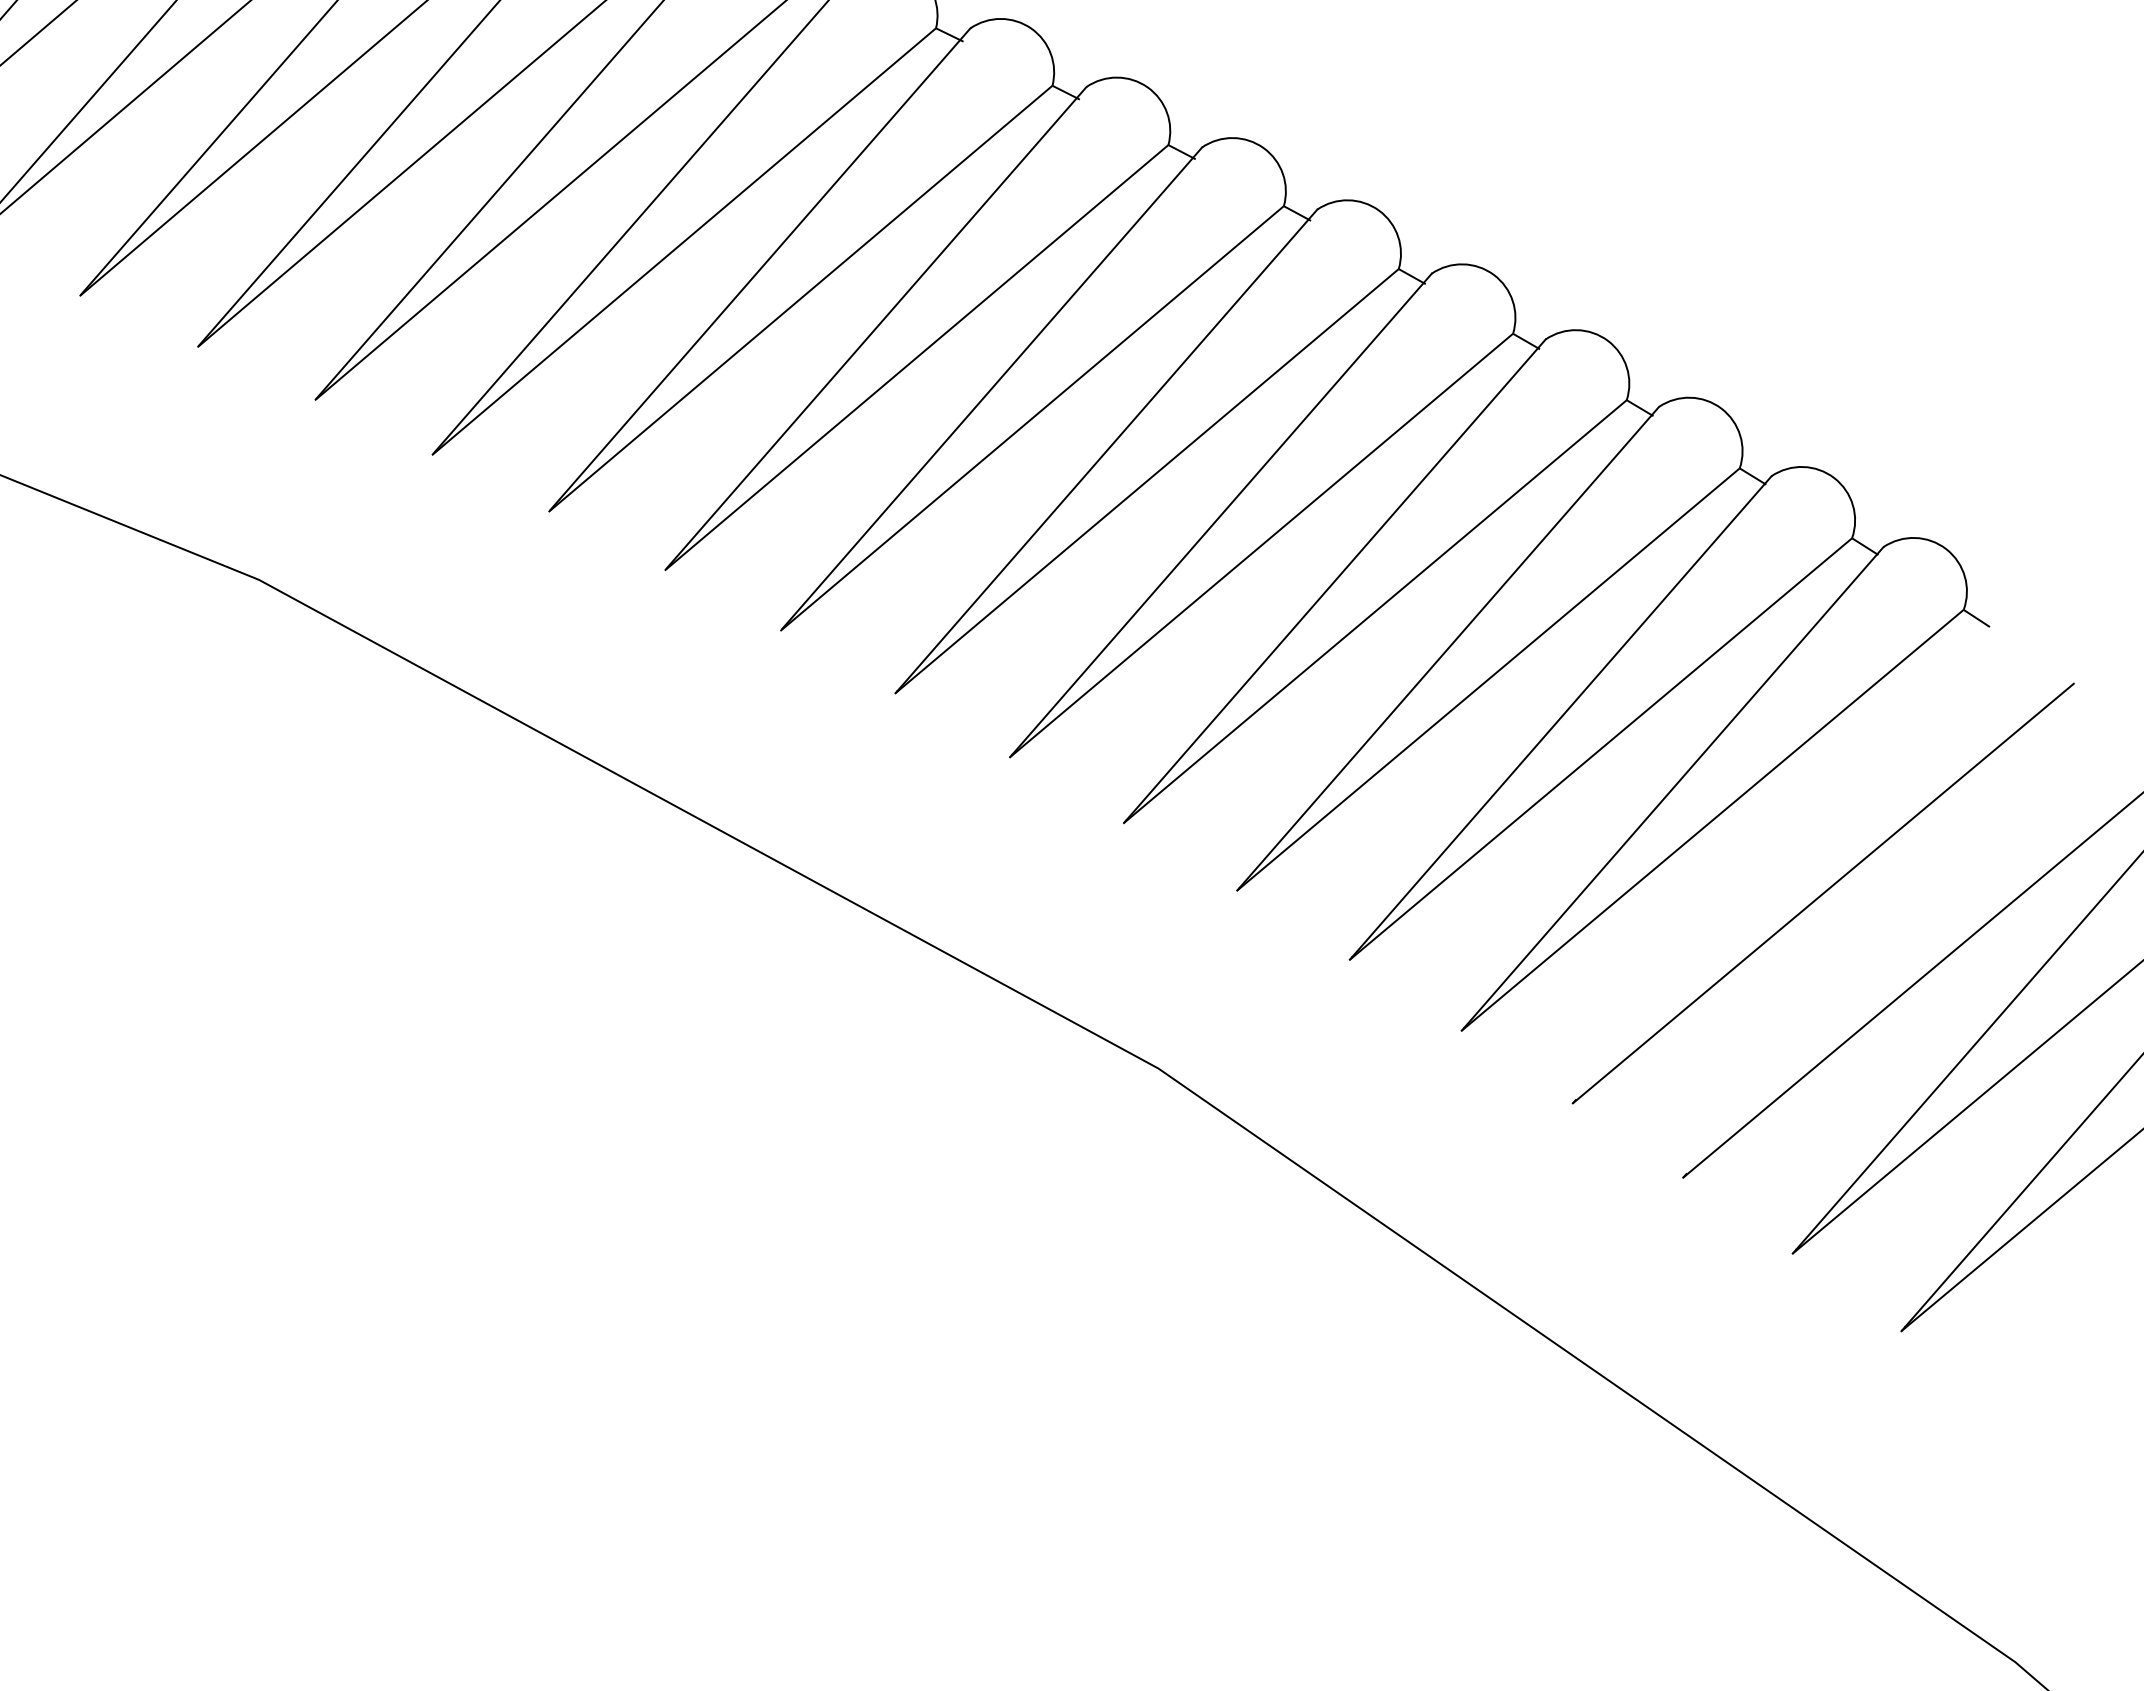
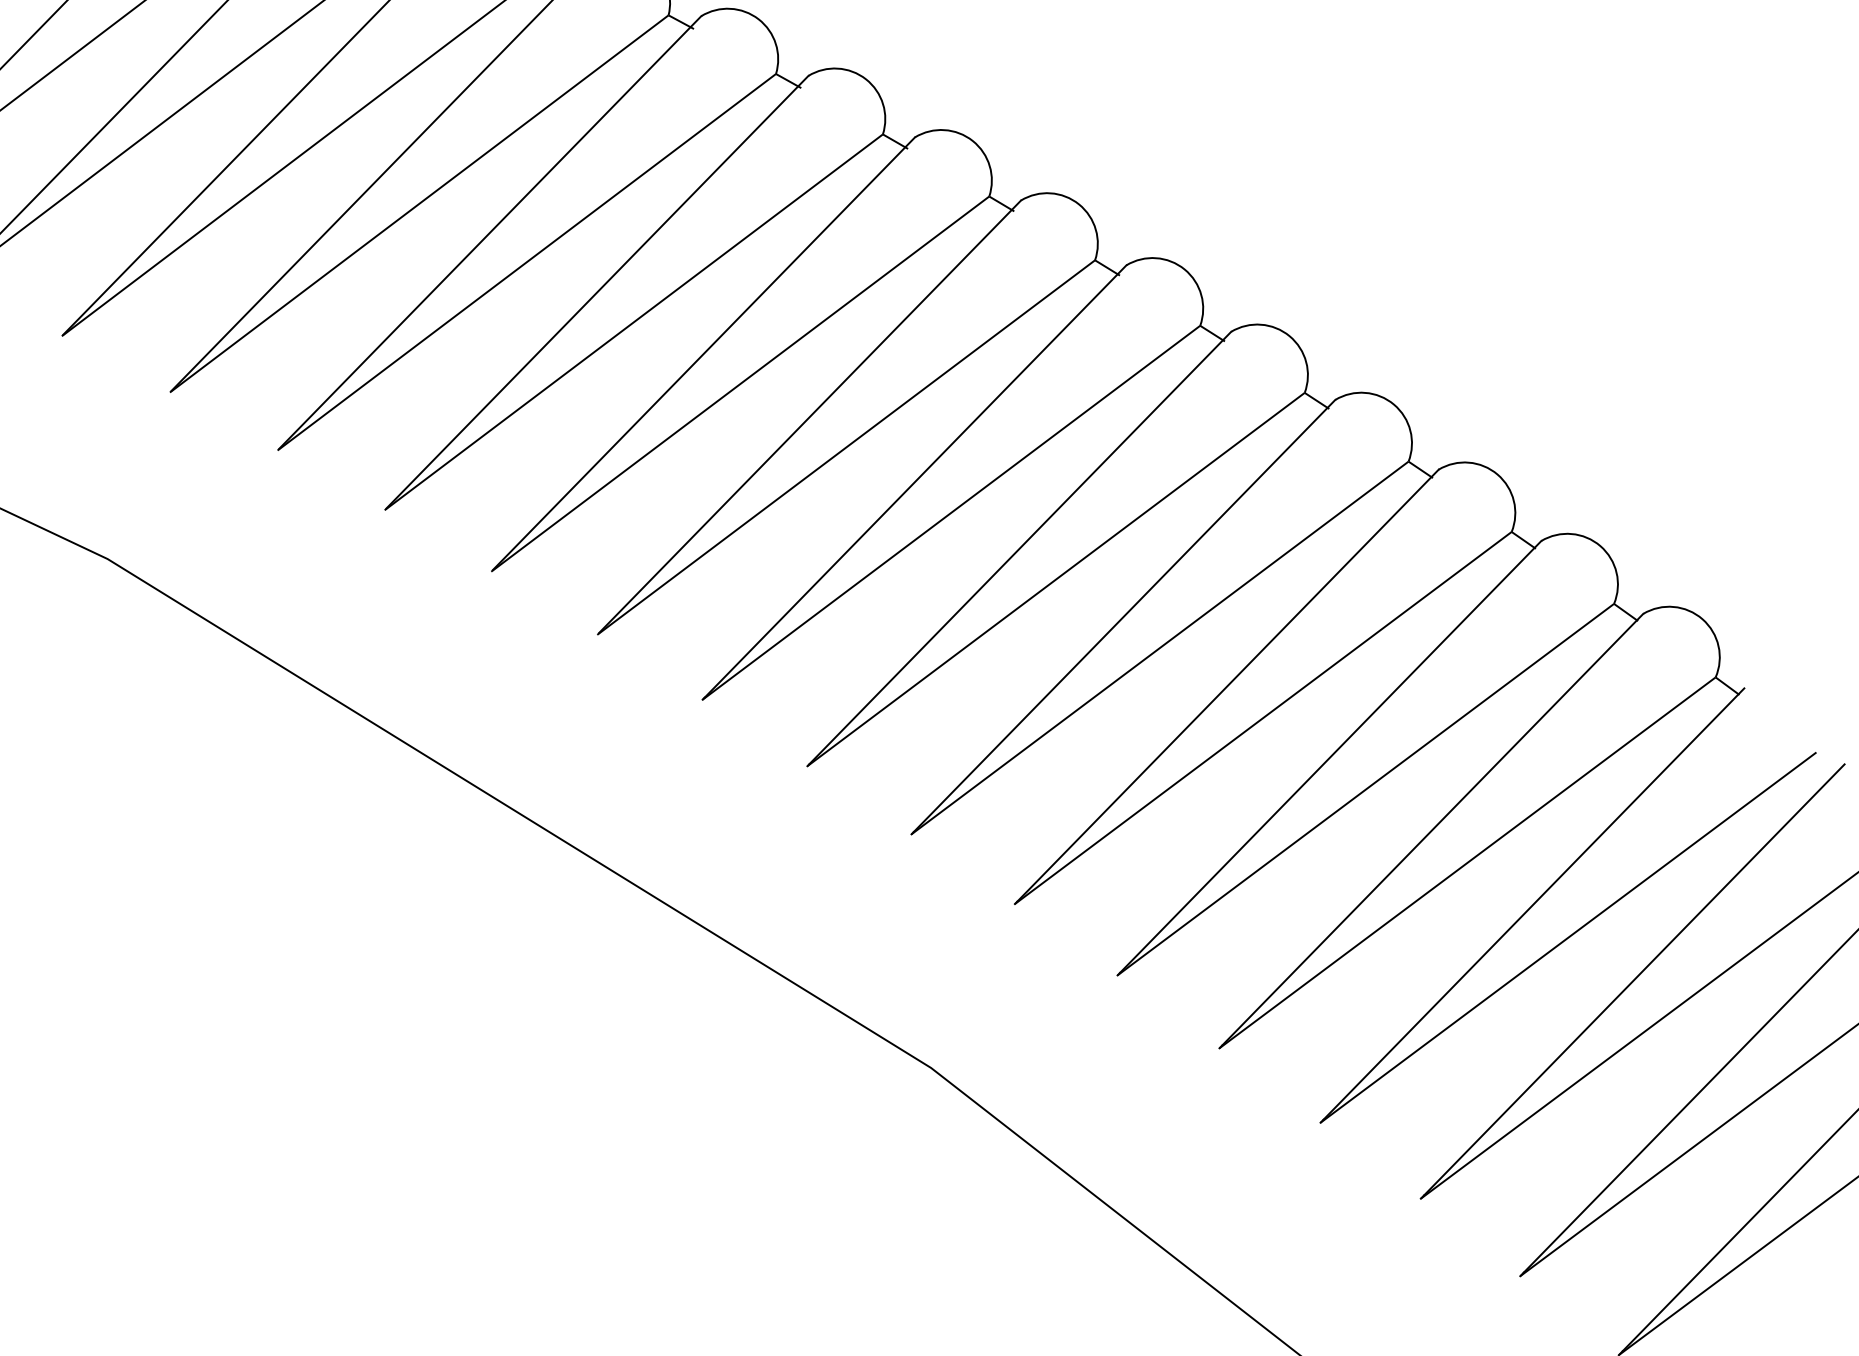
line: (1784, 859) -> (1533, 903), added
line: (1895, 934) -> (1634, 980), added

